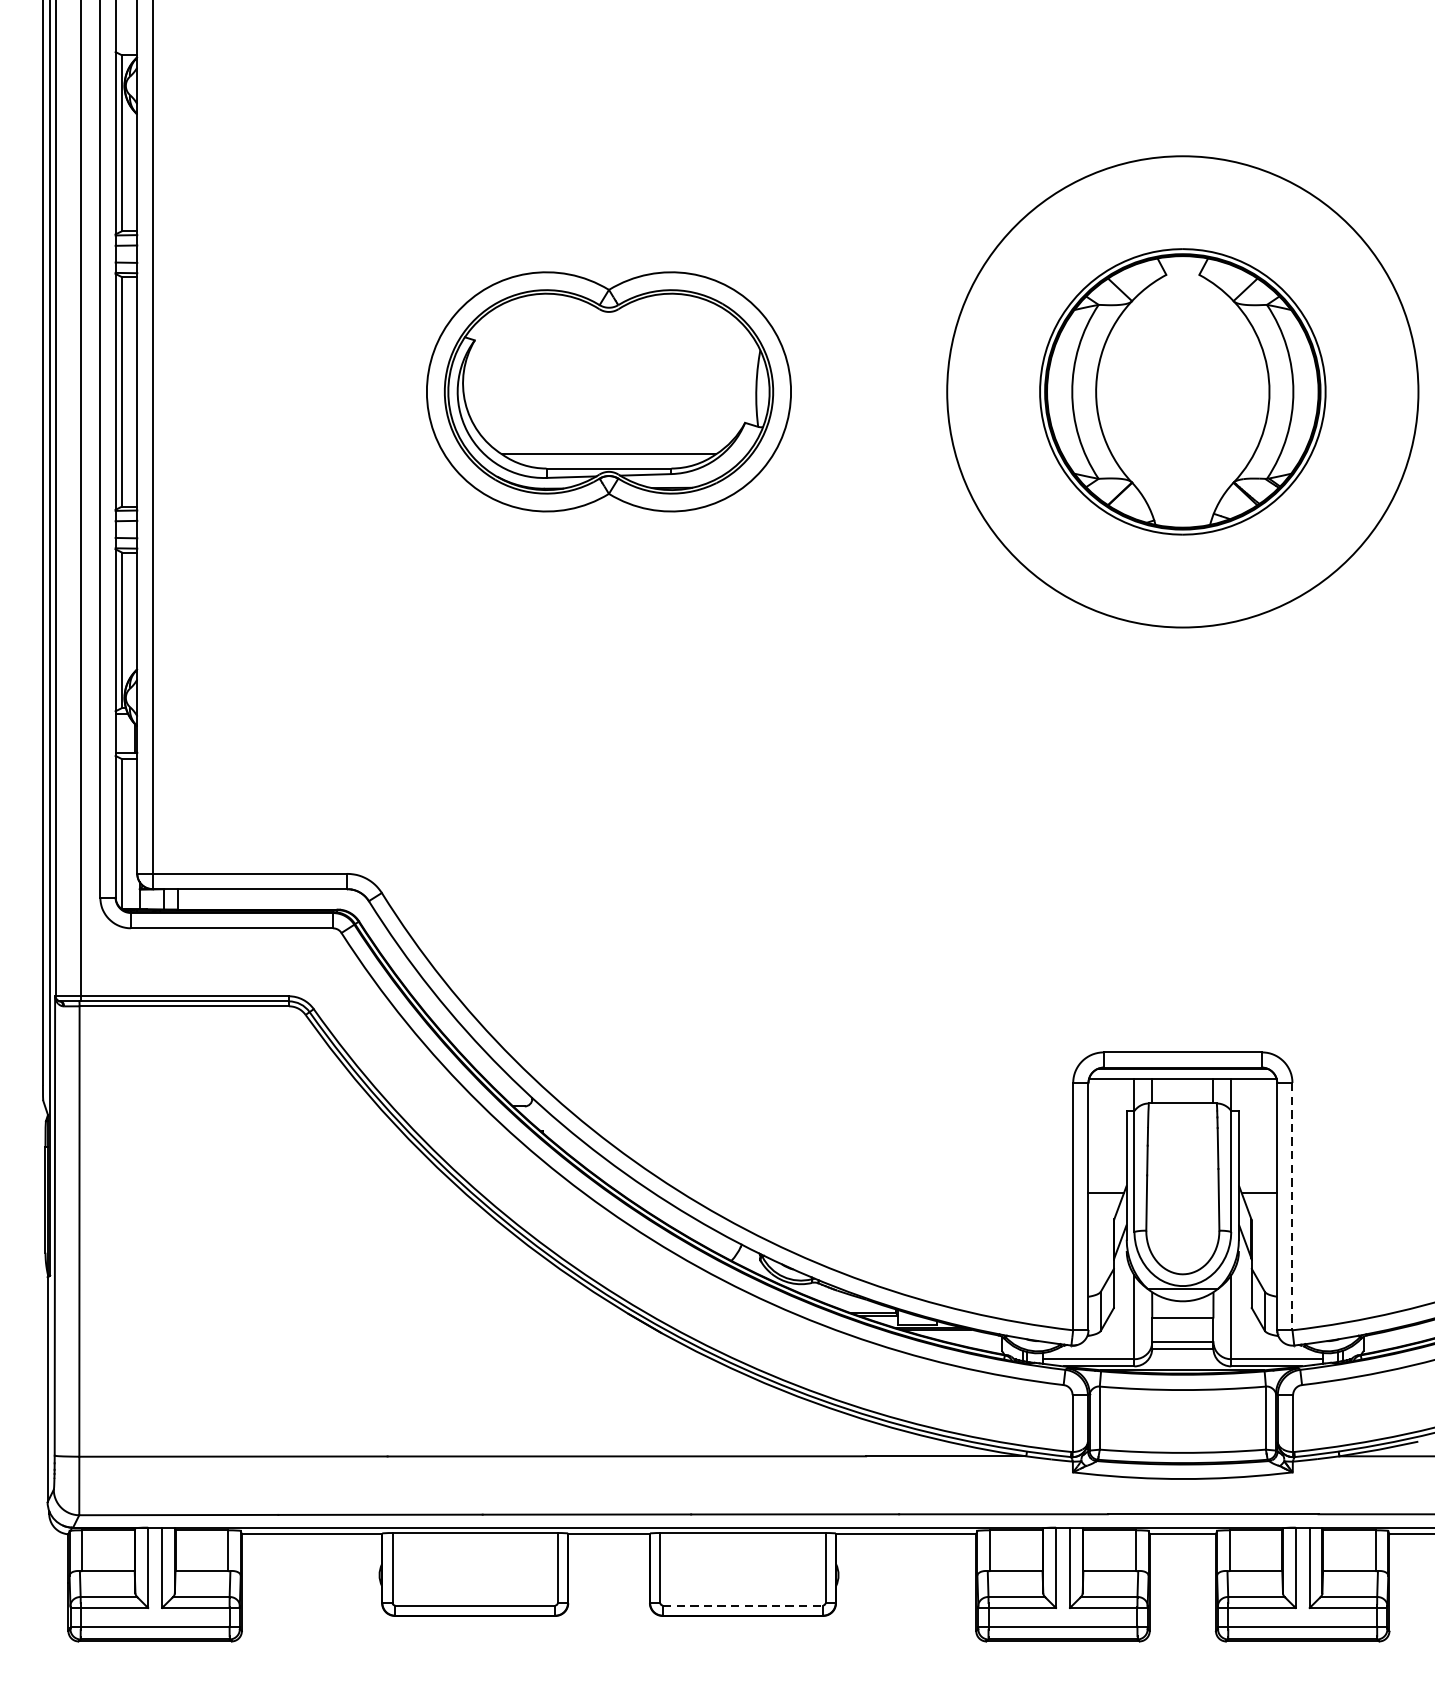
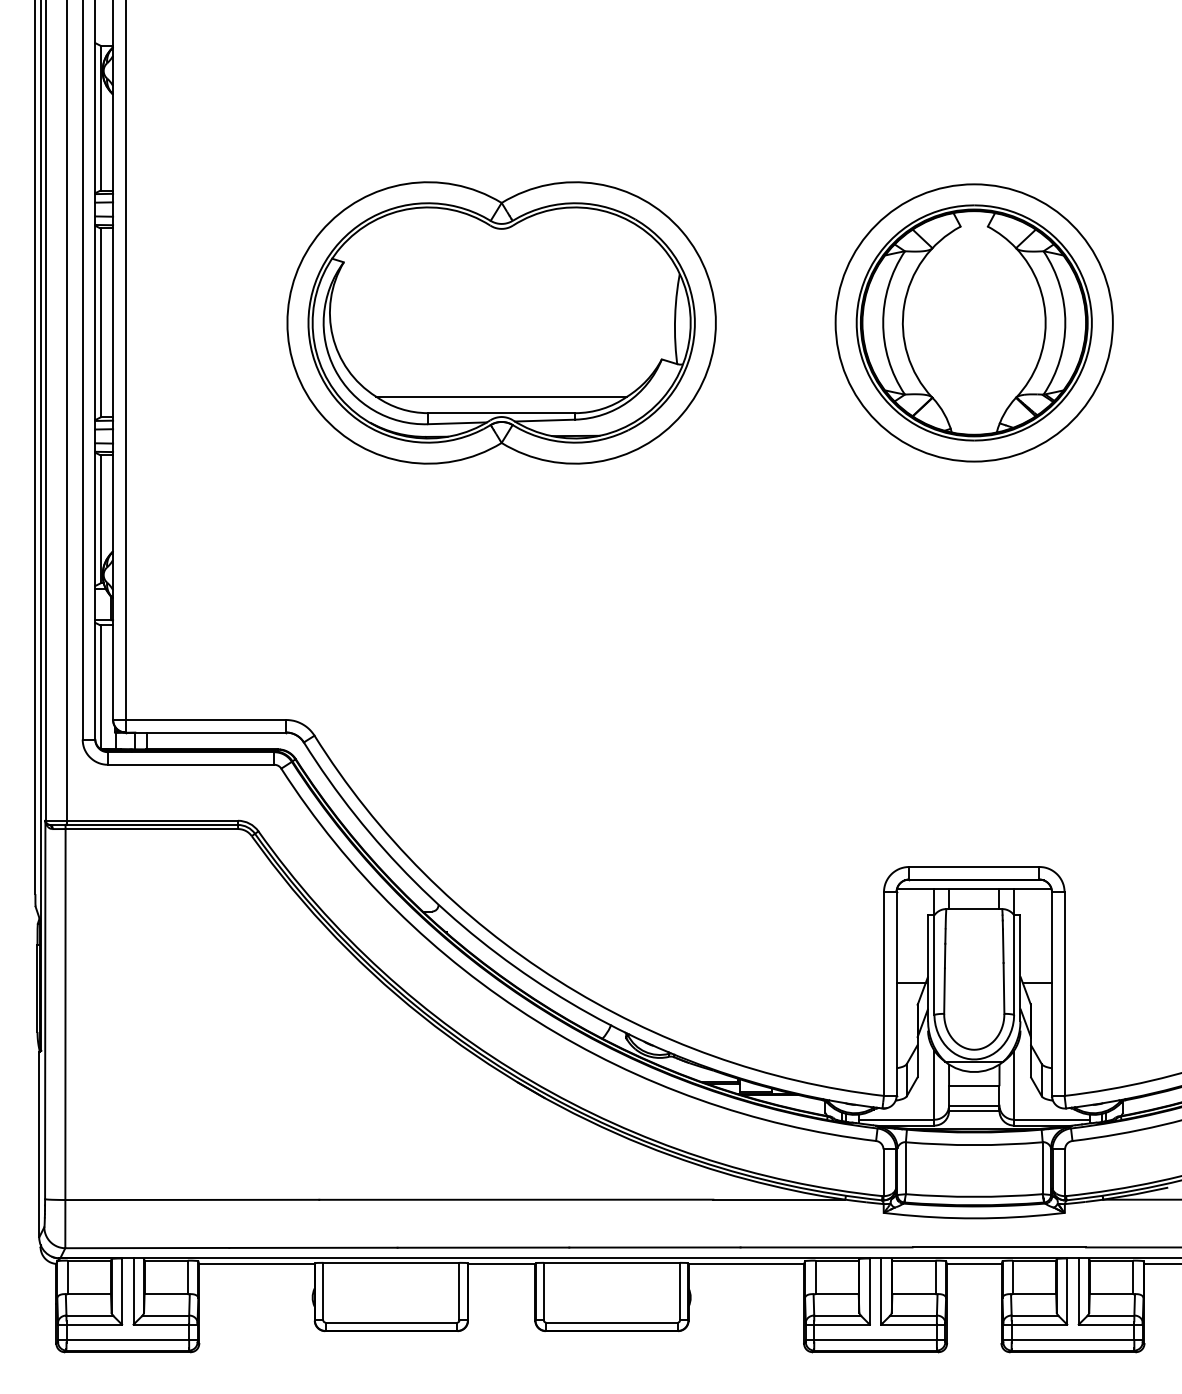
part: (608, 391) -> (501, 322), size x1.43
circle: (1181, 391) -> (973, 322), size x0.71
line: (1292, 1207) -> (1064, 994), dashed -> solid
line: (742, 1605) -> (611, 1322), dashed -> solid

